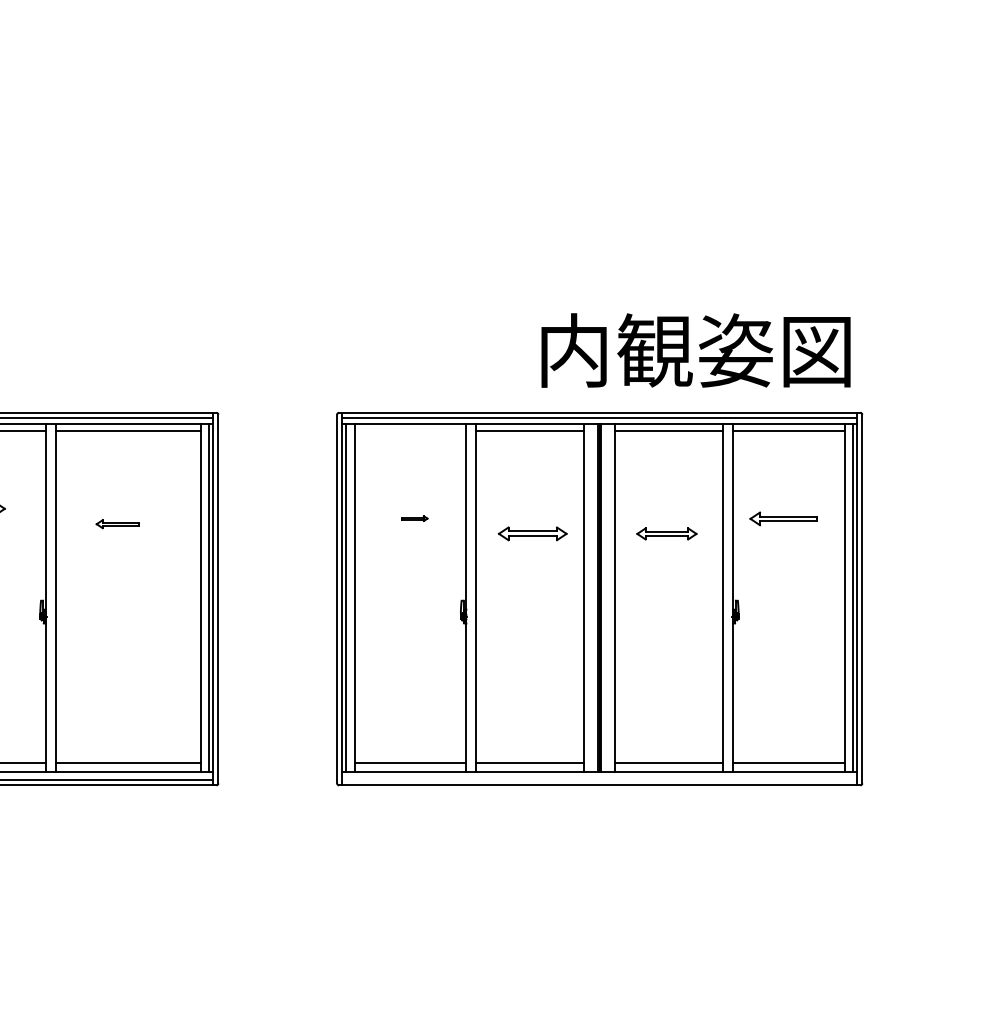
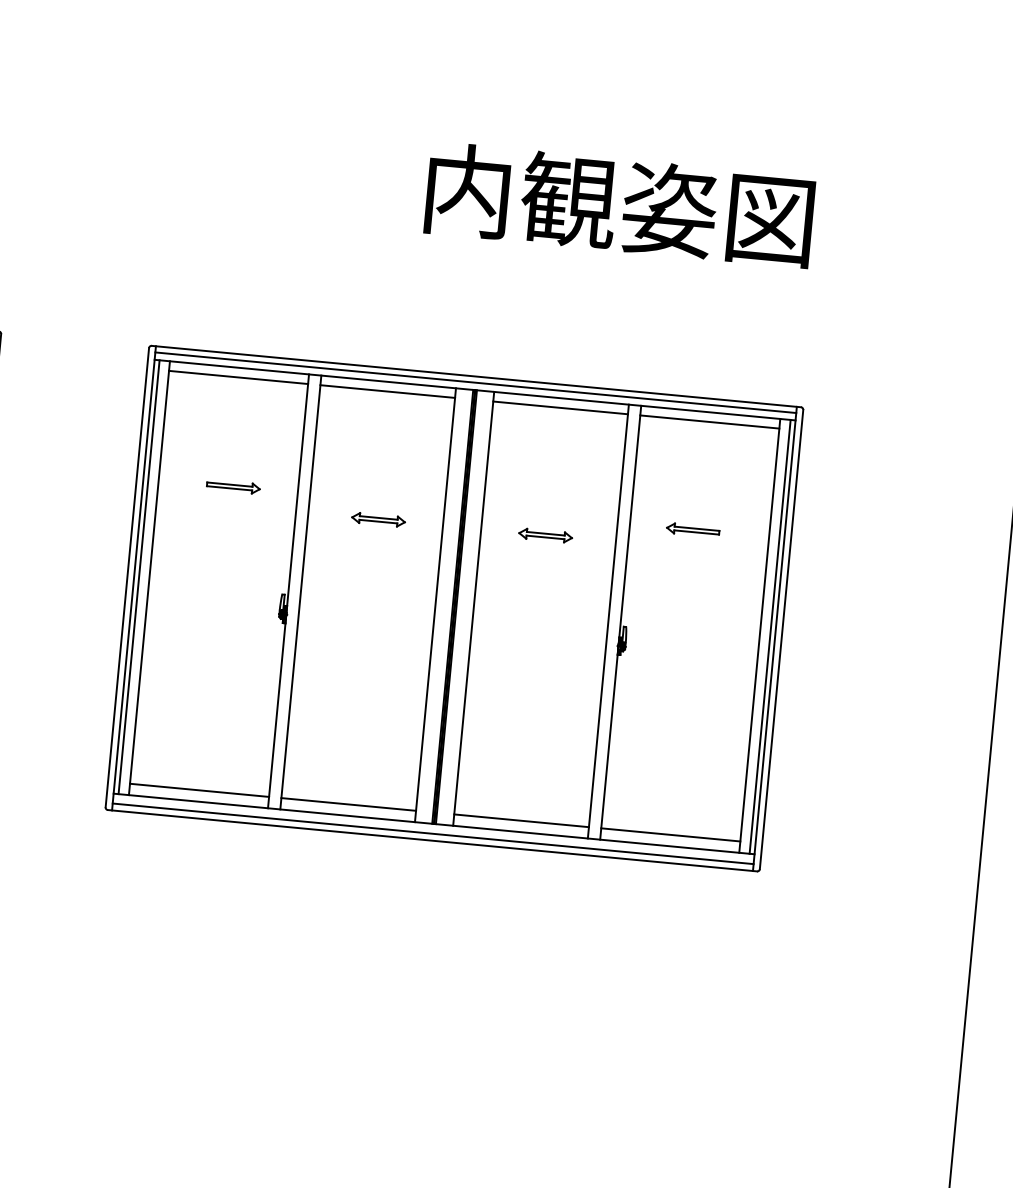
text: (695, 350) -> (619, 205), moved
line: (410, 431) -> (238, 377), added
part: (414, 518) -> (233, 486), size x1.67
part: (783, 518) -> (692, 529), size x0.62
part: (532, 534) -> (378, 520), size x0.62
part: (666, 534) -> (545, 536), size x0.71
line: (599, 779) -> (432, 833), added

